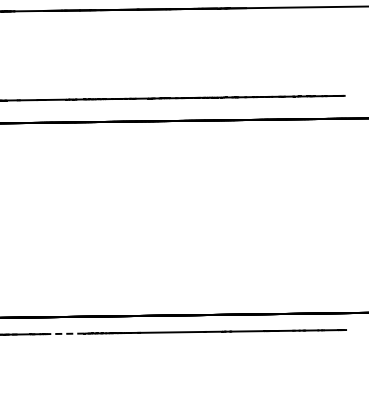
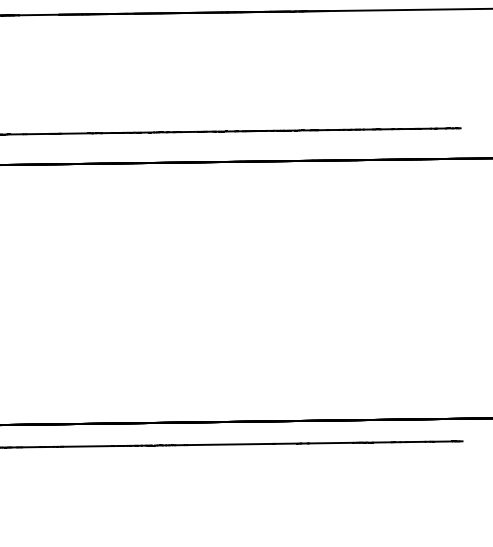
line: (65, 333) -> (87, 445), dashed -> solid

